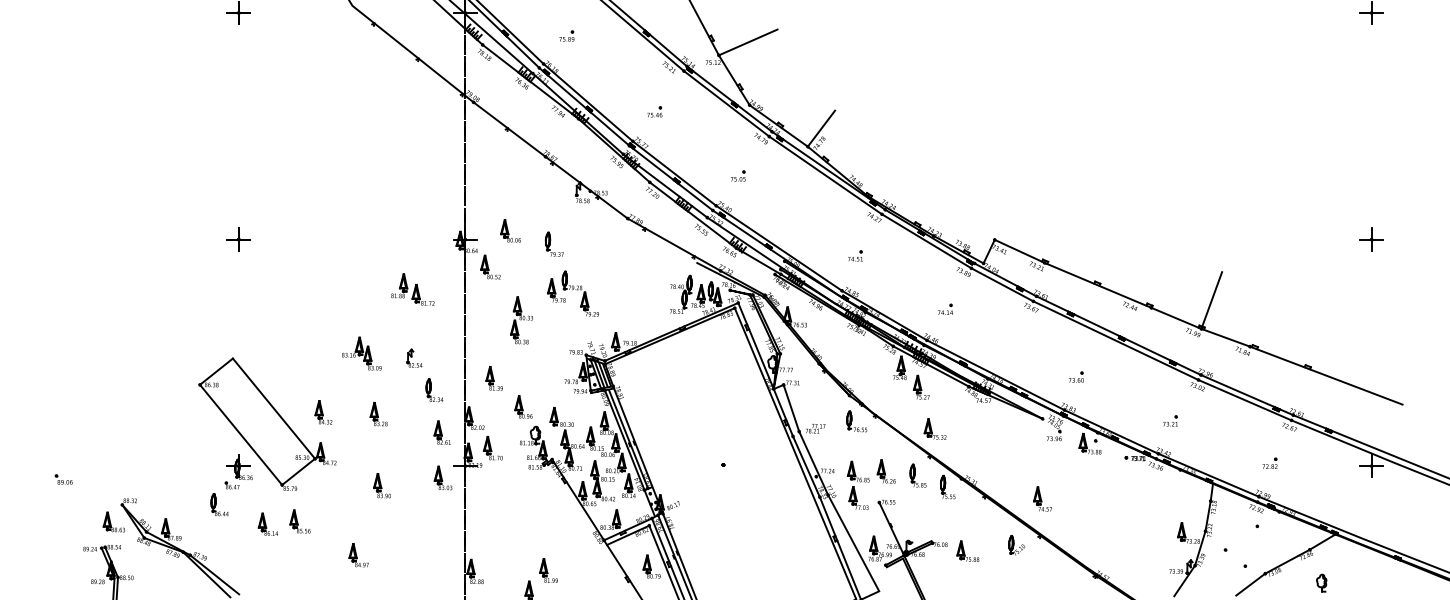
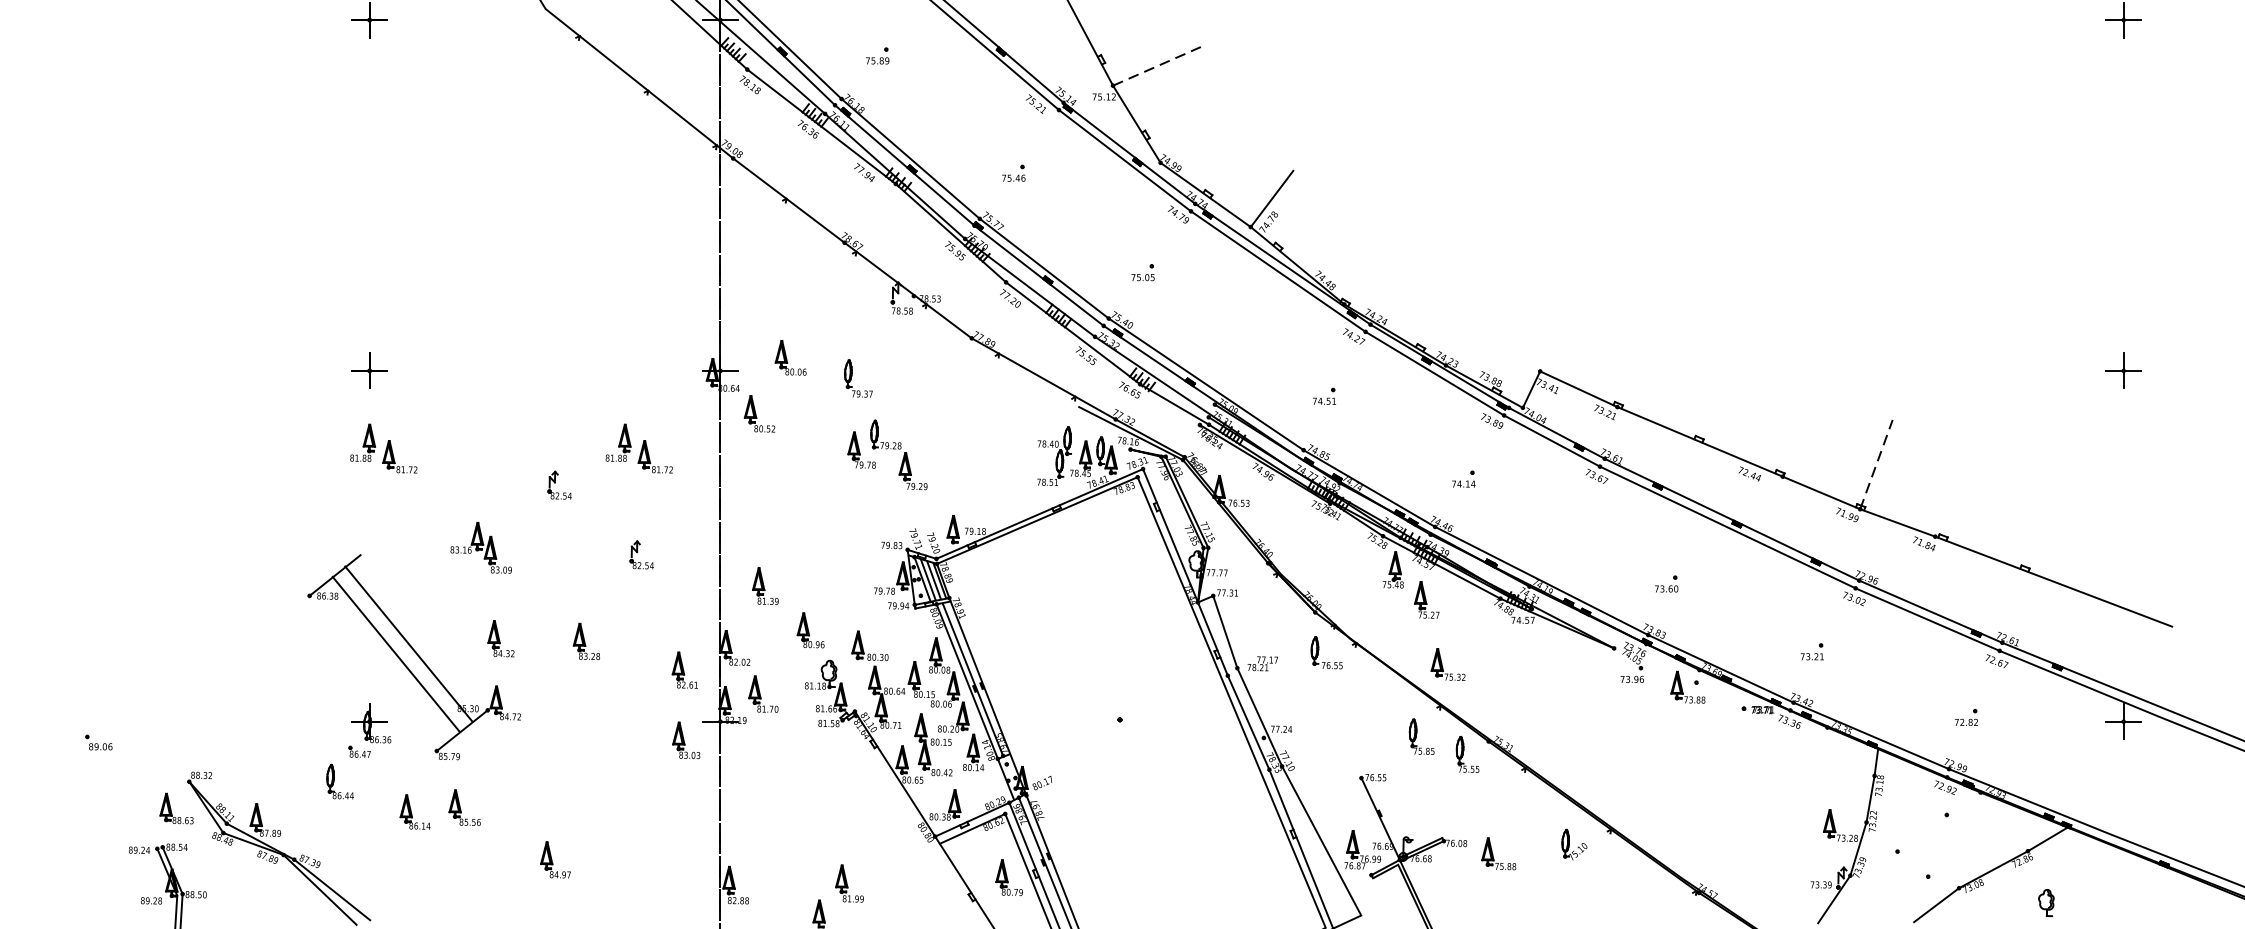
line: (748, 42) -> (1158, 65), solid -> dashed
part: (247, 289) -> (383, 448), added
line: (1211, 300) -> (1875, 465), solid -> dashed
part: (361, 312) -> (559, 483), added
part: (521, 320) -> (807, 496), removed
part: (361, 353) -> (480, 547), moved
part: (434, 389) -> (672, 603), removed
line: (273, 408) -> (395, 654), moved
line: (241, 434) -> (409, 643), moved
part: (871, 484) -> (1349, 750), removed
part: (381, 485) -> (590, 751), removed
part: (1042, 498) -> (1614, 771), removed

